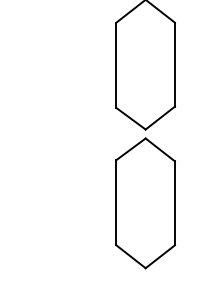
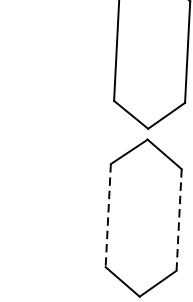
line: (116, 202) -> (108, 215), solid -> dashed
line: (174, 203) -> (178, 220), solid -> dashed

